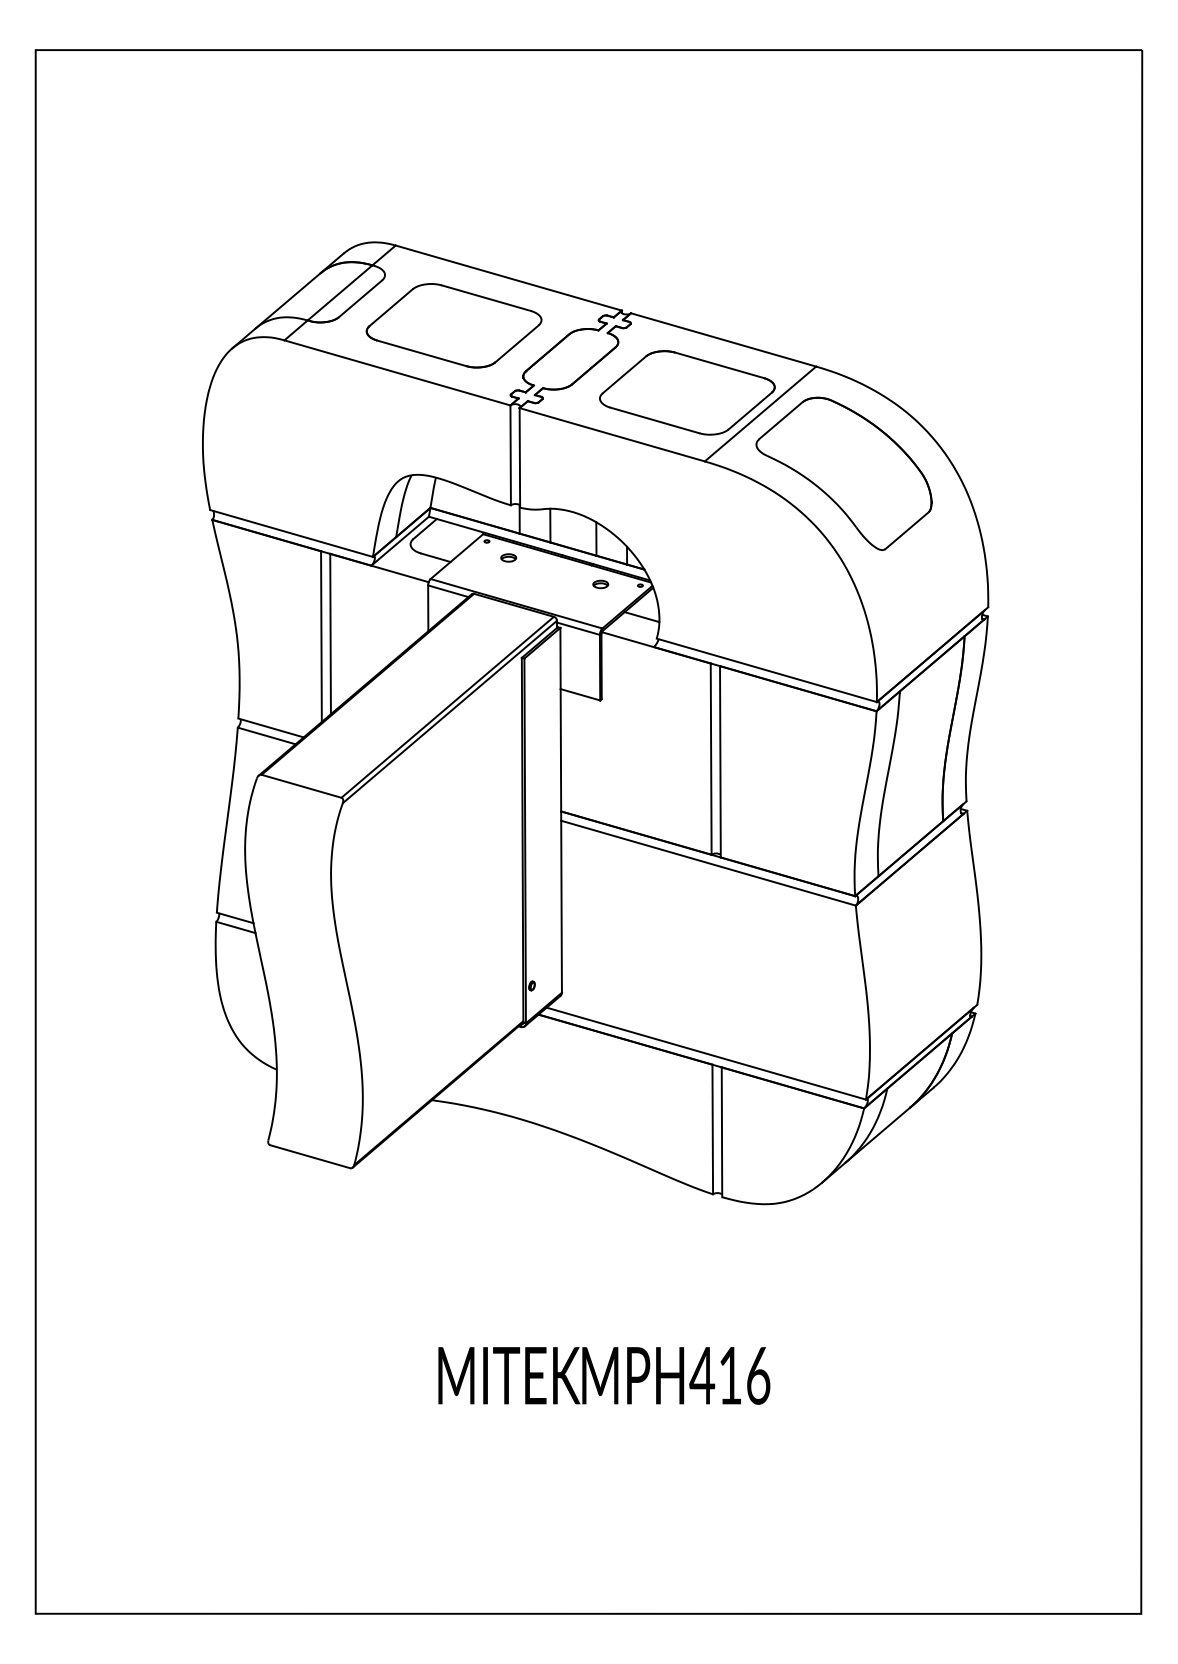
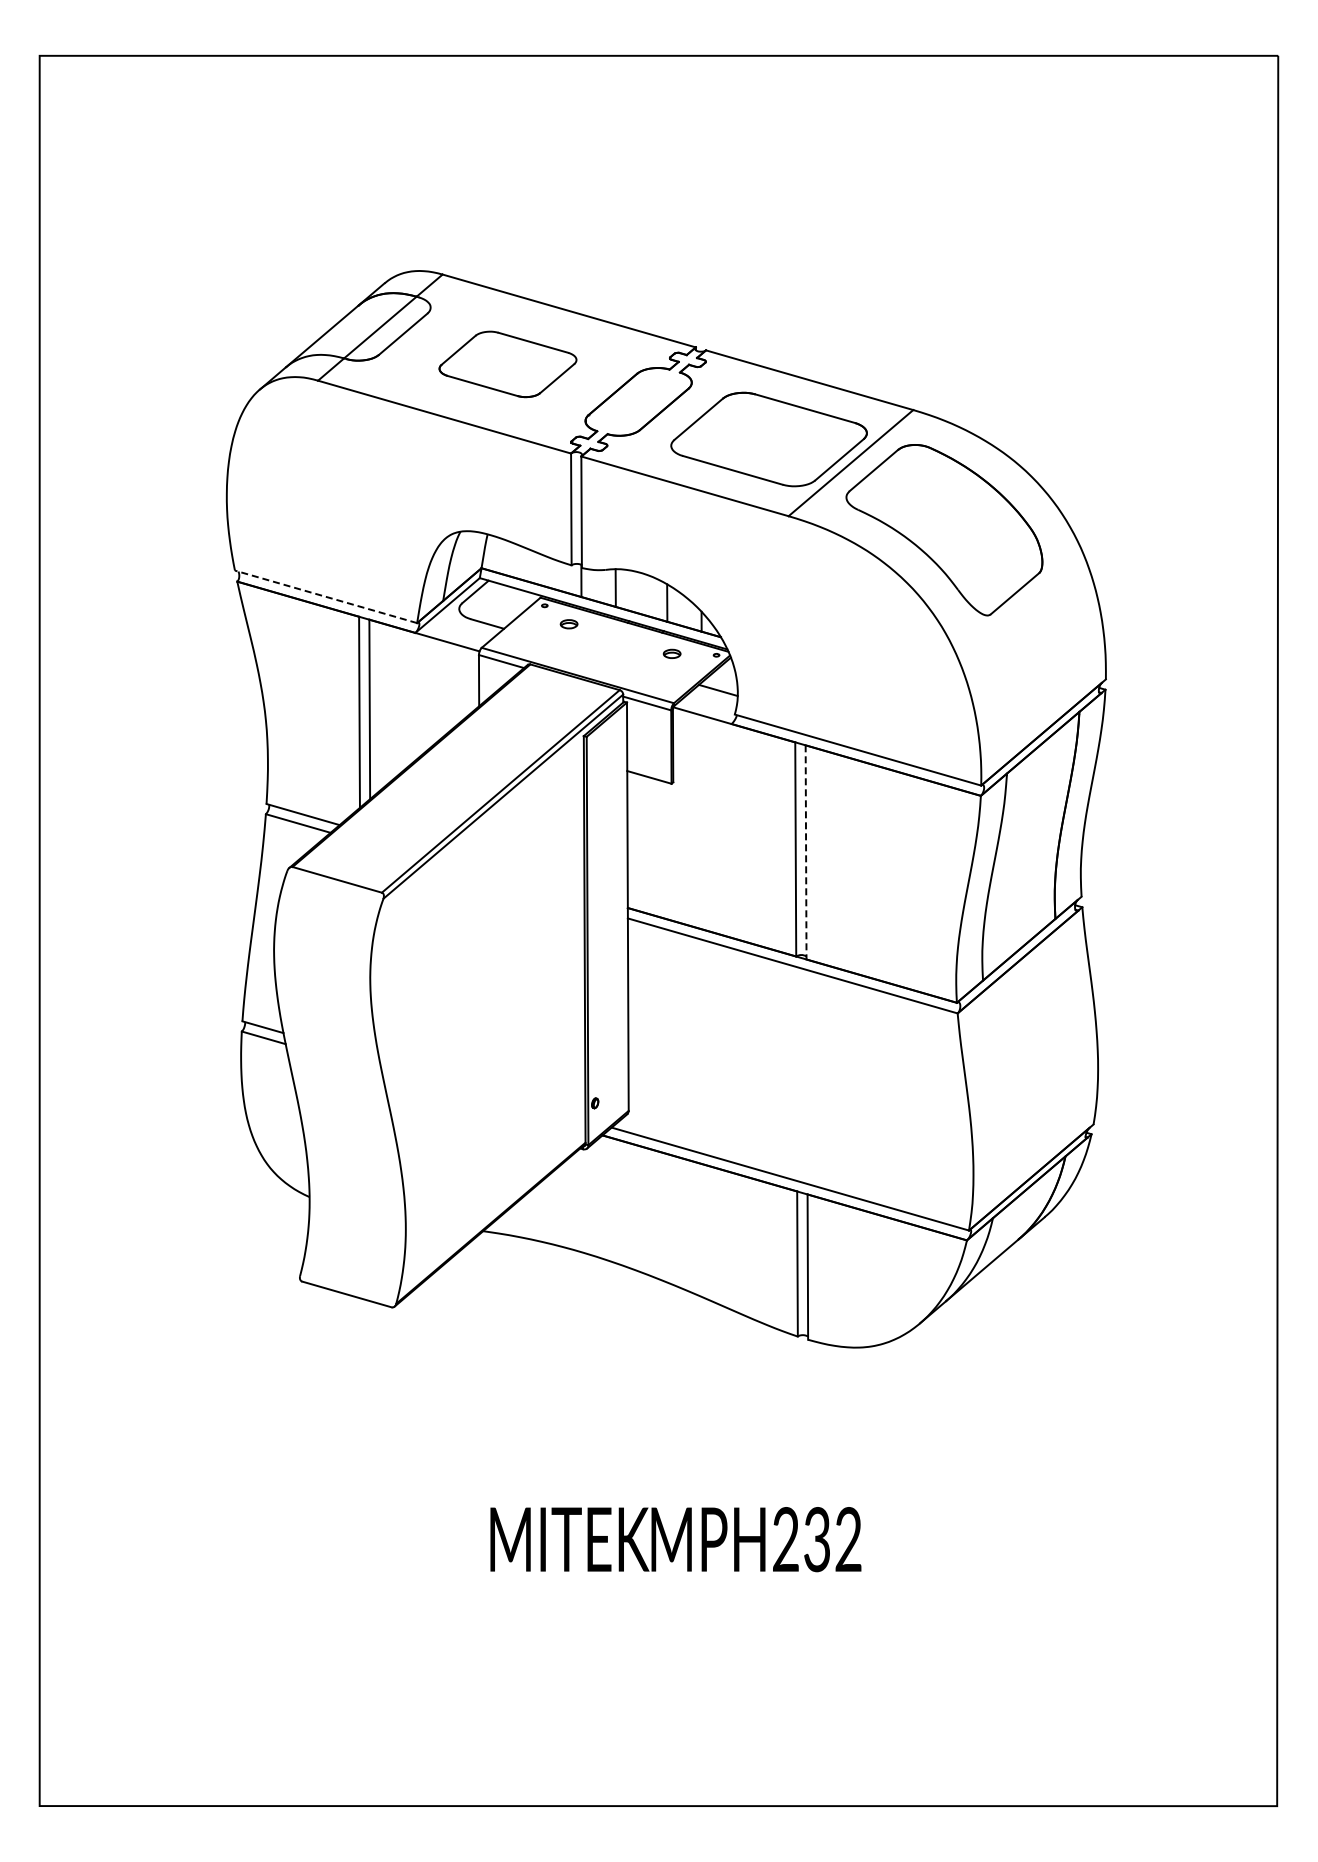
part: (453, 325) -> (507, 364), size x0.7
line: (291, 533) -> (326, 596), solid -> dashed
line: (720, 761) -> (806, 852), solid -> dashed
text: (729, 1375) -> (816, 1539), MPH416 -> MPH232

